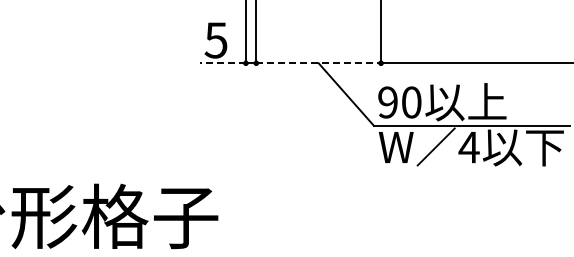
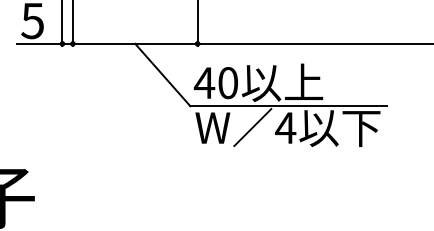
line: (223, 63) -> (40, 44), dashed -> solid
line: (319, 63) -> (136, 44), dashed -> solid
text: (387, 102) -> (204, 83), 90 -> 40

